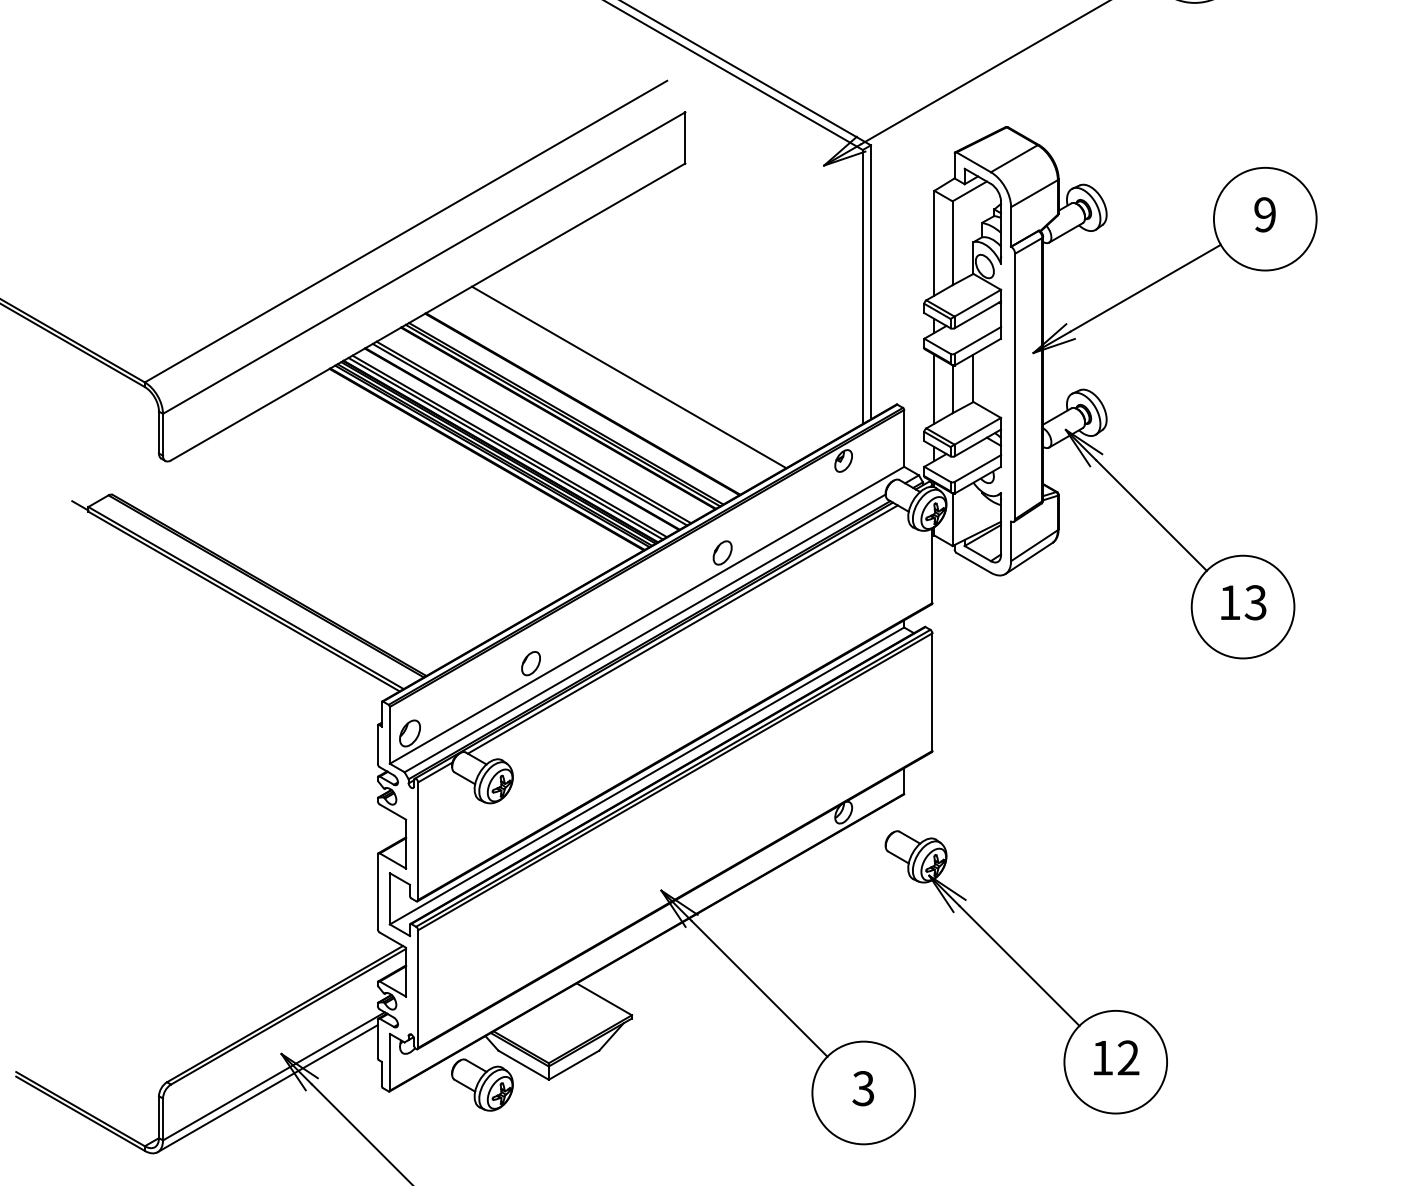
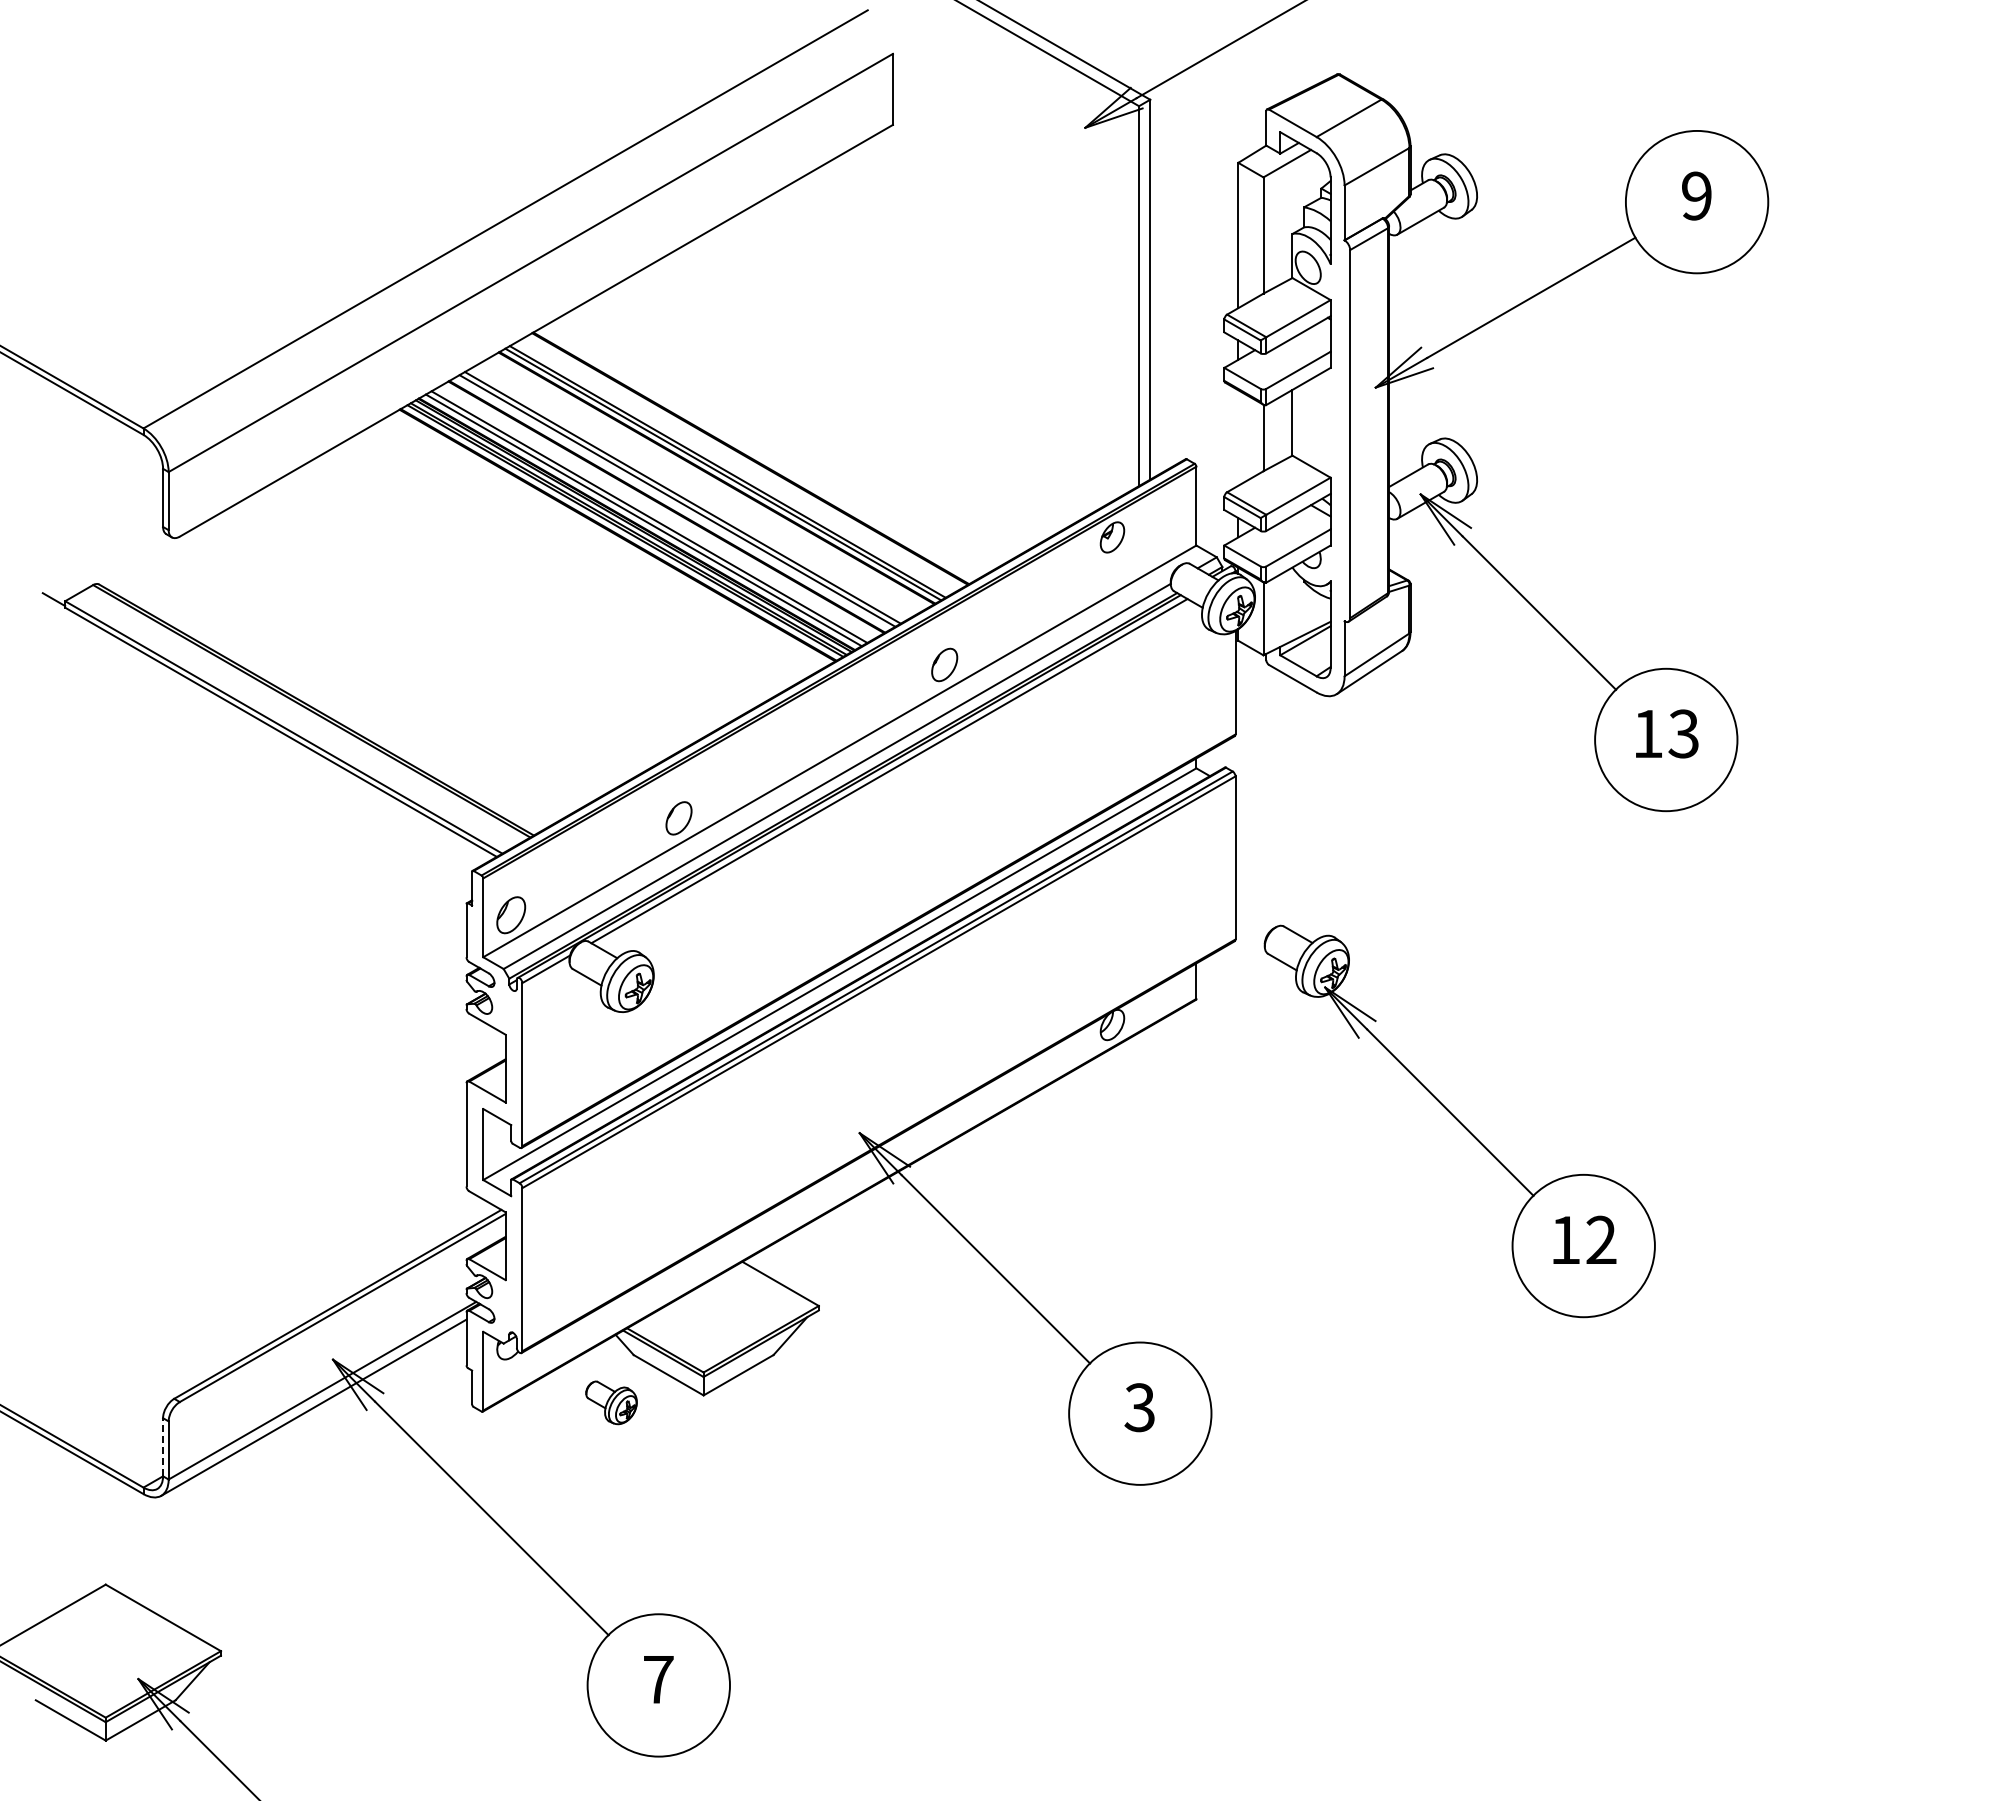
line: (628, 377) -> (814, 421), removed
line: (934, 388) -> (1238, 437), removed
part: (1026, 972) -> (1459, 1121), moved
part: (482, 1084) -> (611, 1402), size x0.6
line: (159, 1116) -> (163, 1446), solid -> dashed

